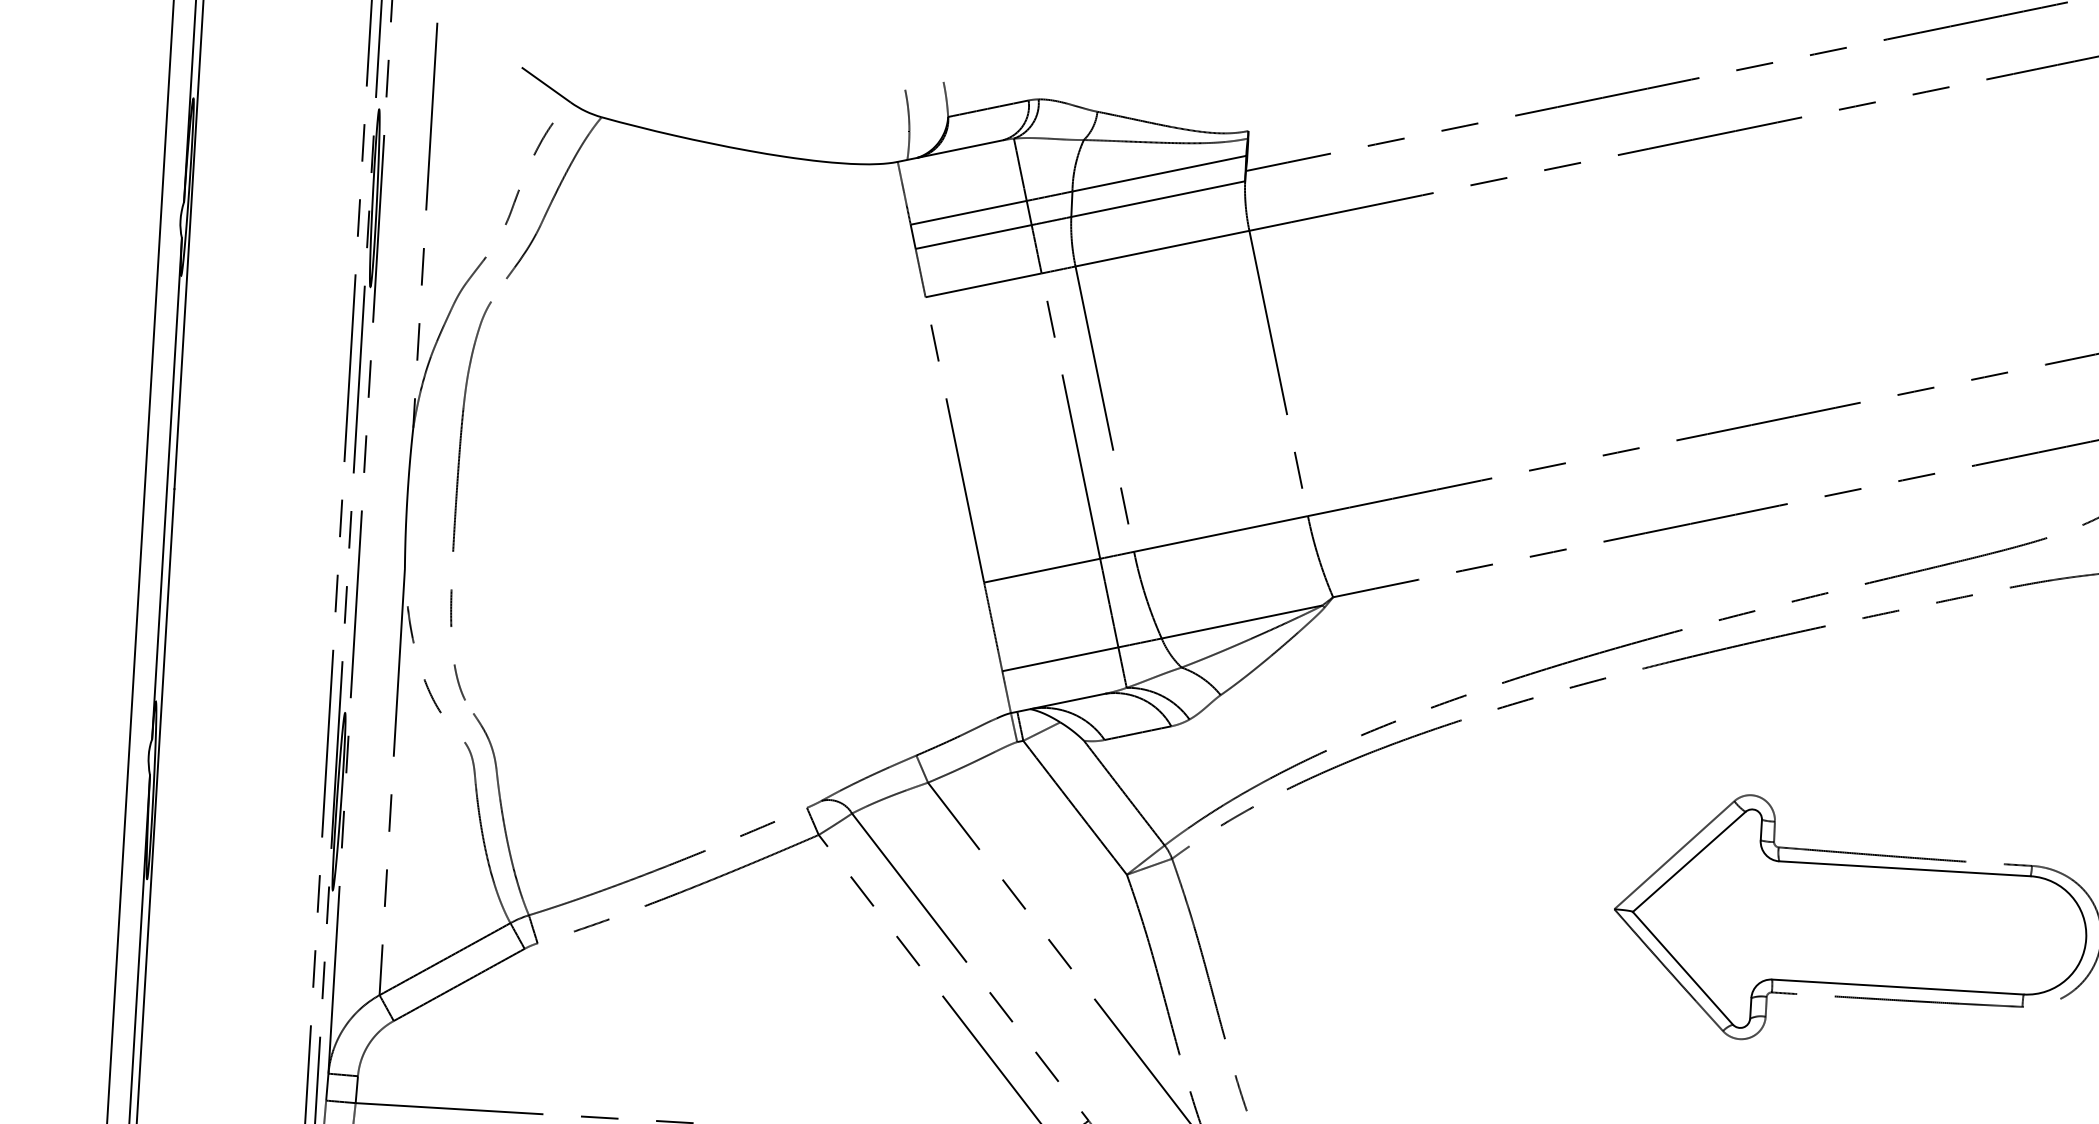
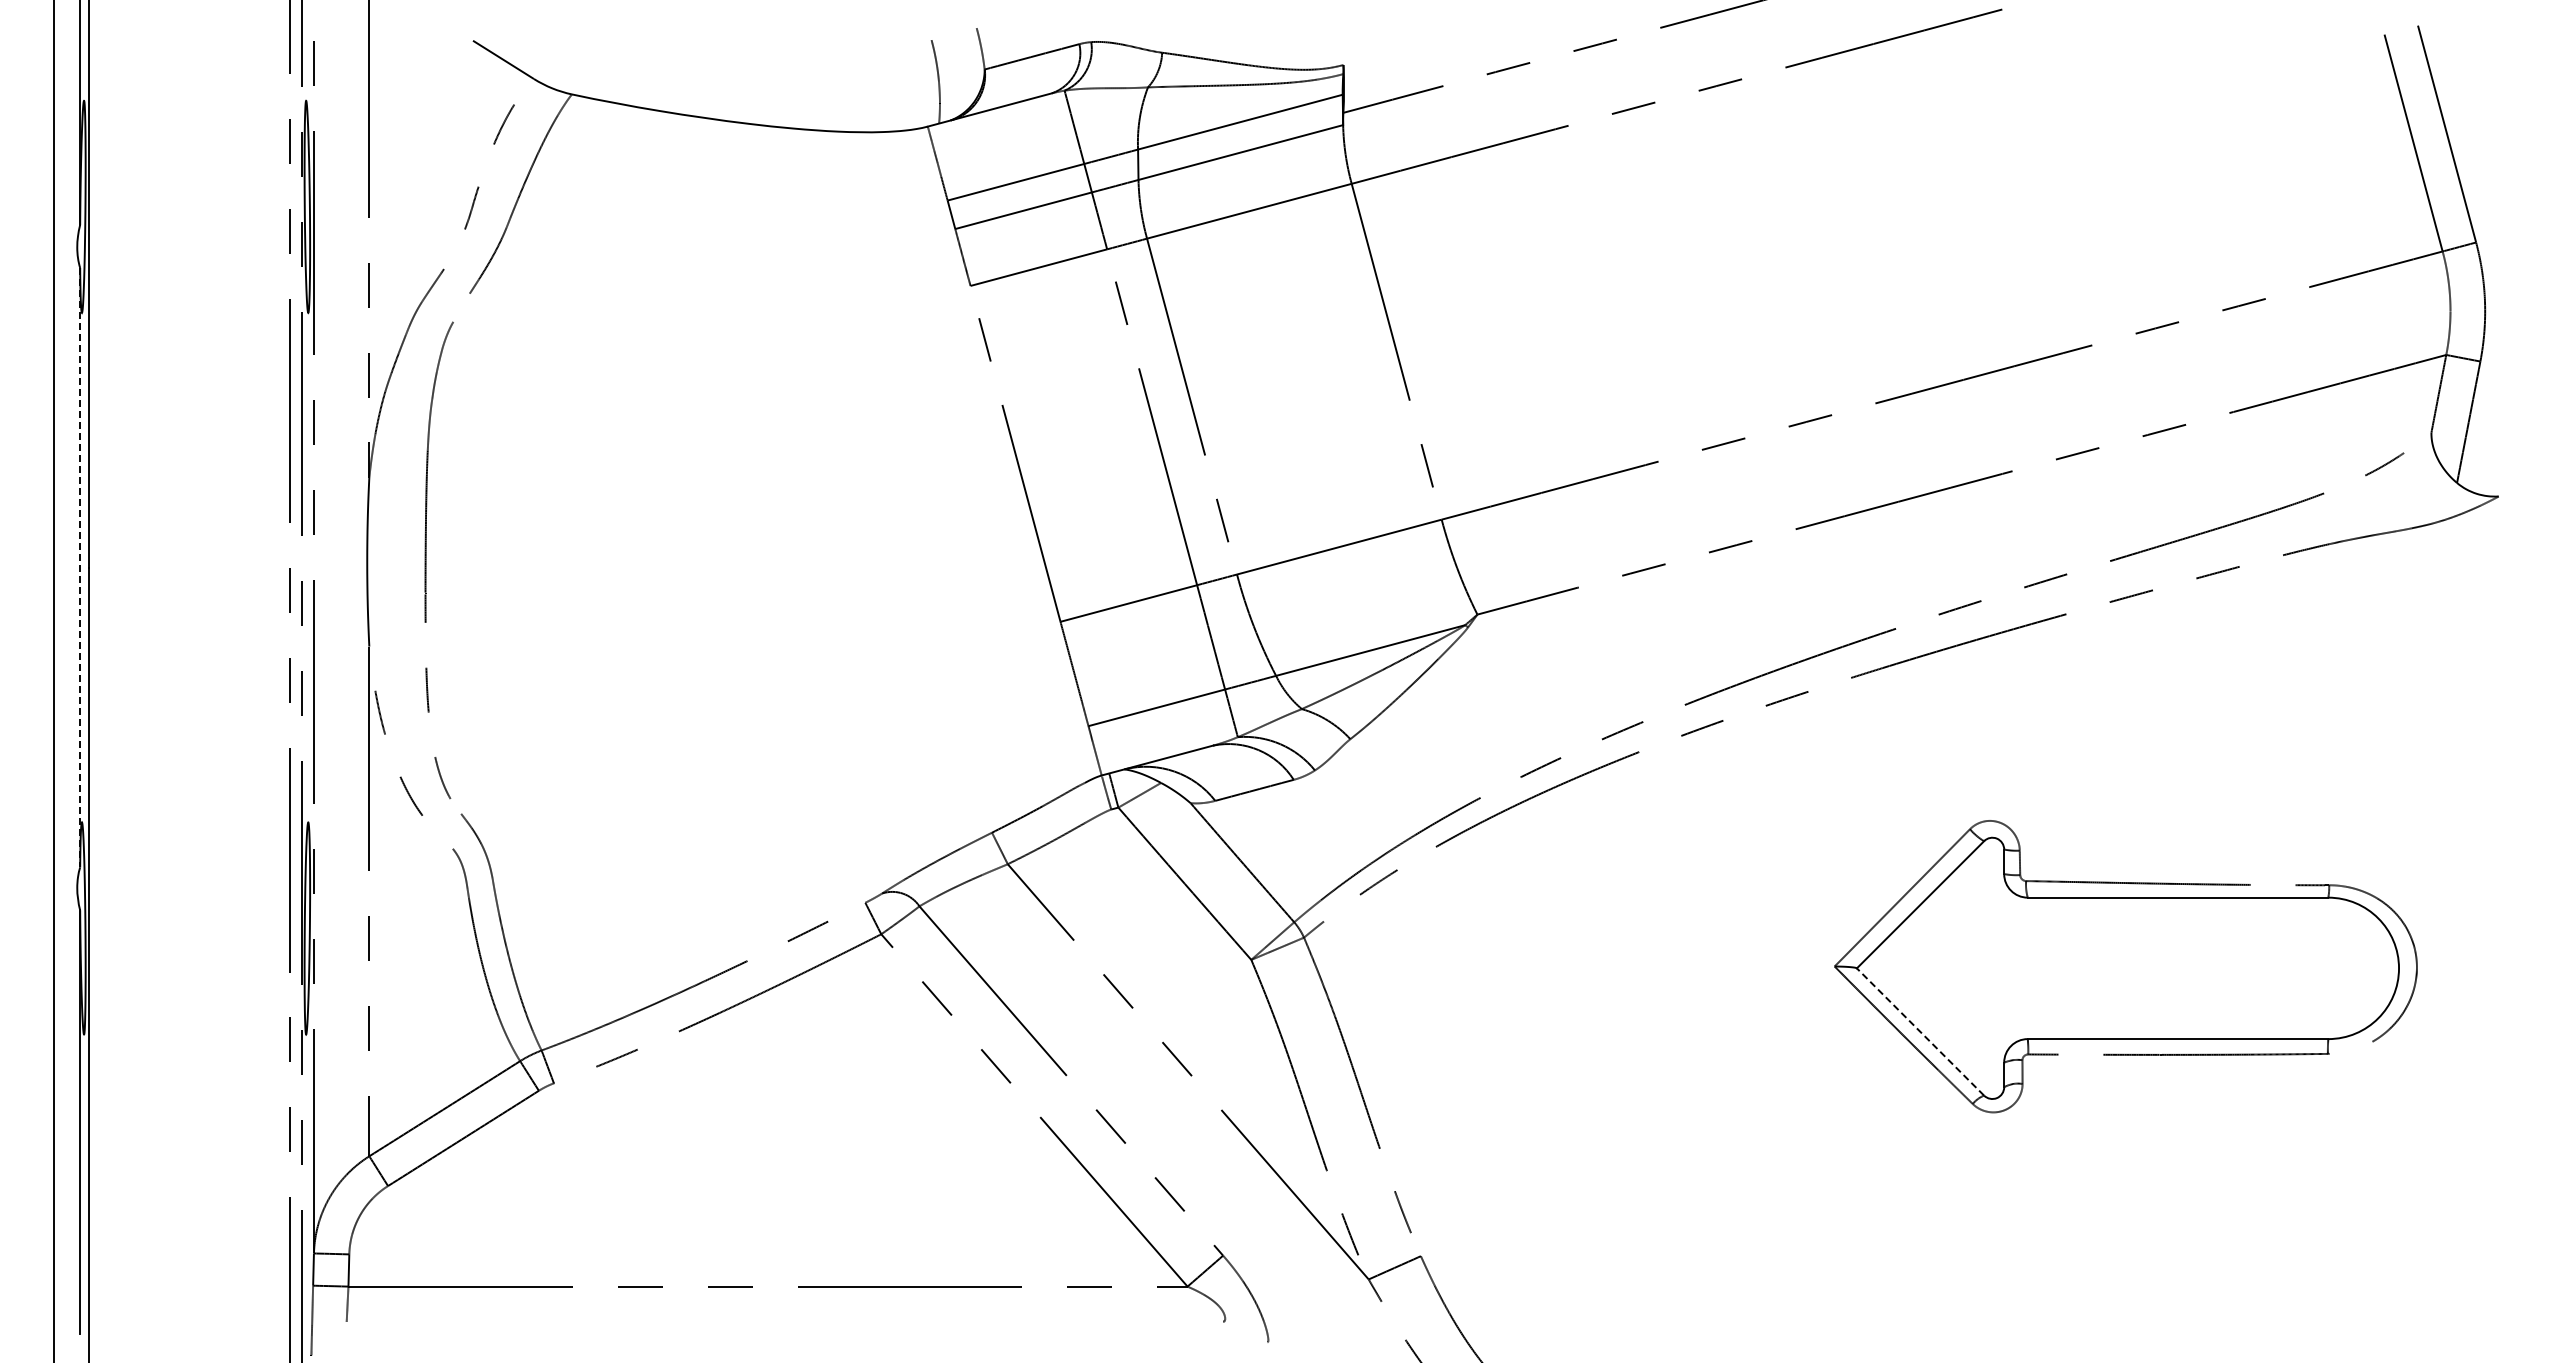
line: (167, 488) -> (80, 567), solid -> dashed
line: (1682, 967) -> (1920, 1031), solid -> dashed

